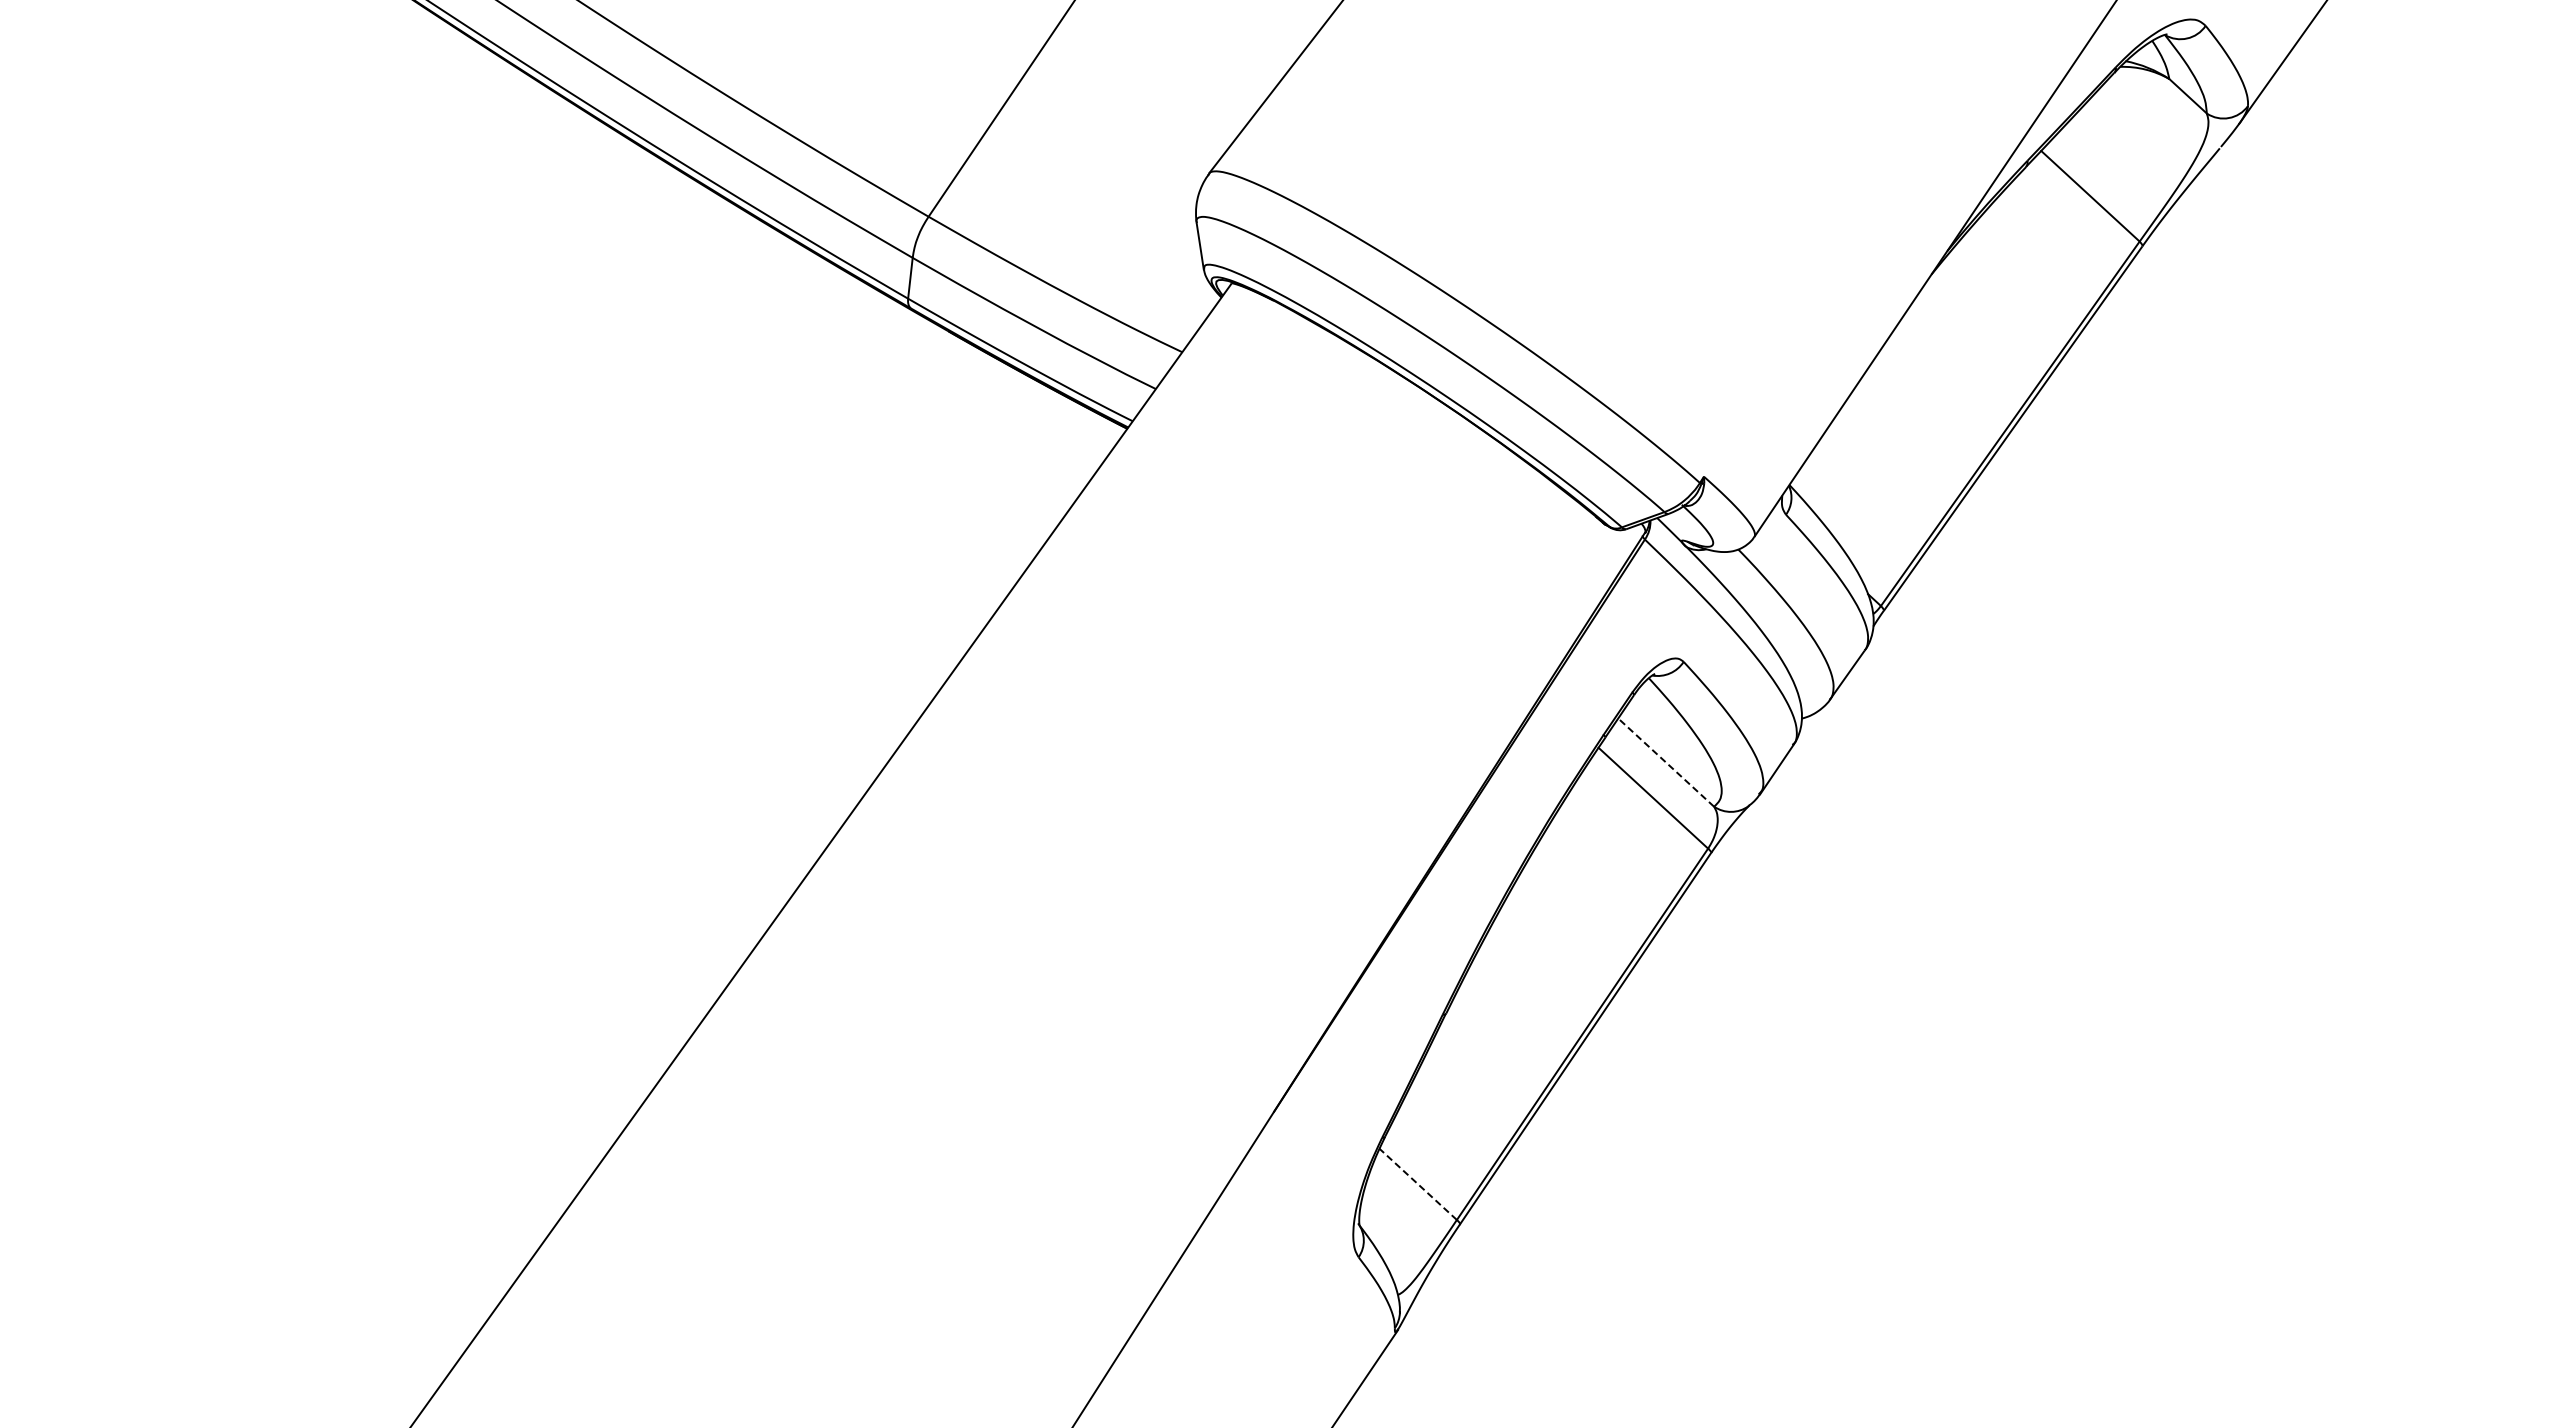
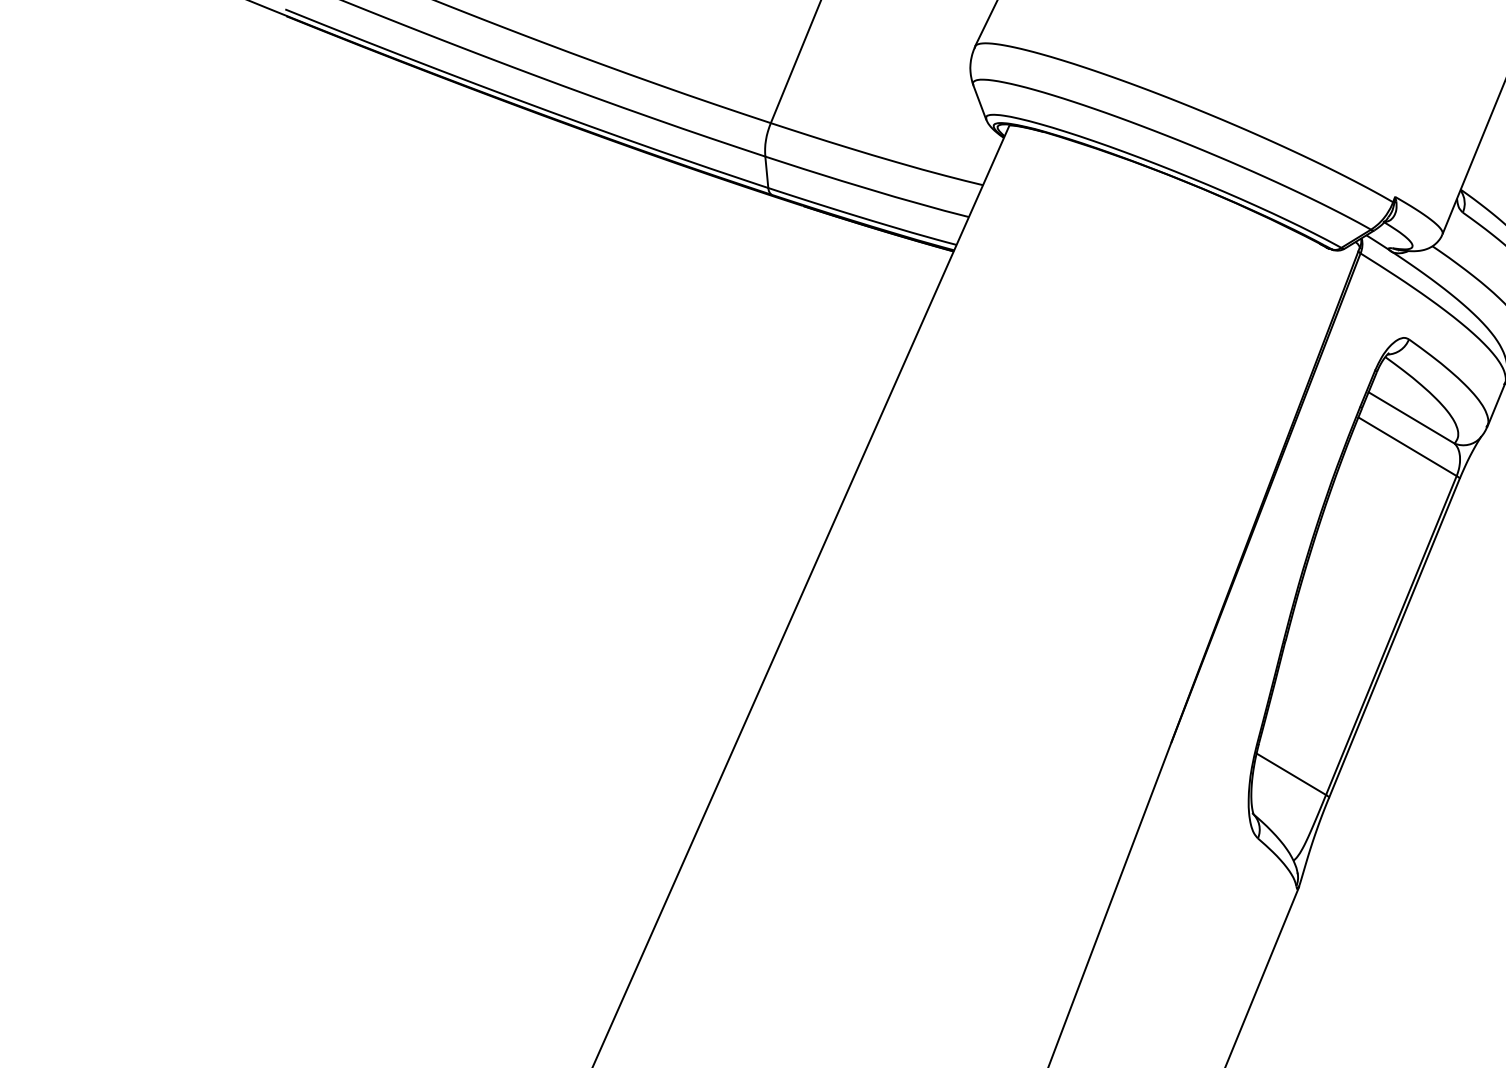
line: (1665, 762) -> (1411, 417), dashed -> solid
line: (1418, 1184) -> (1291, 774), dashed -> solid

